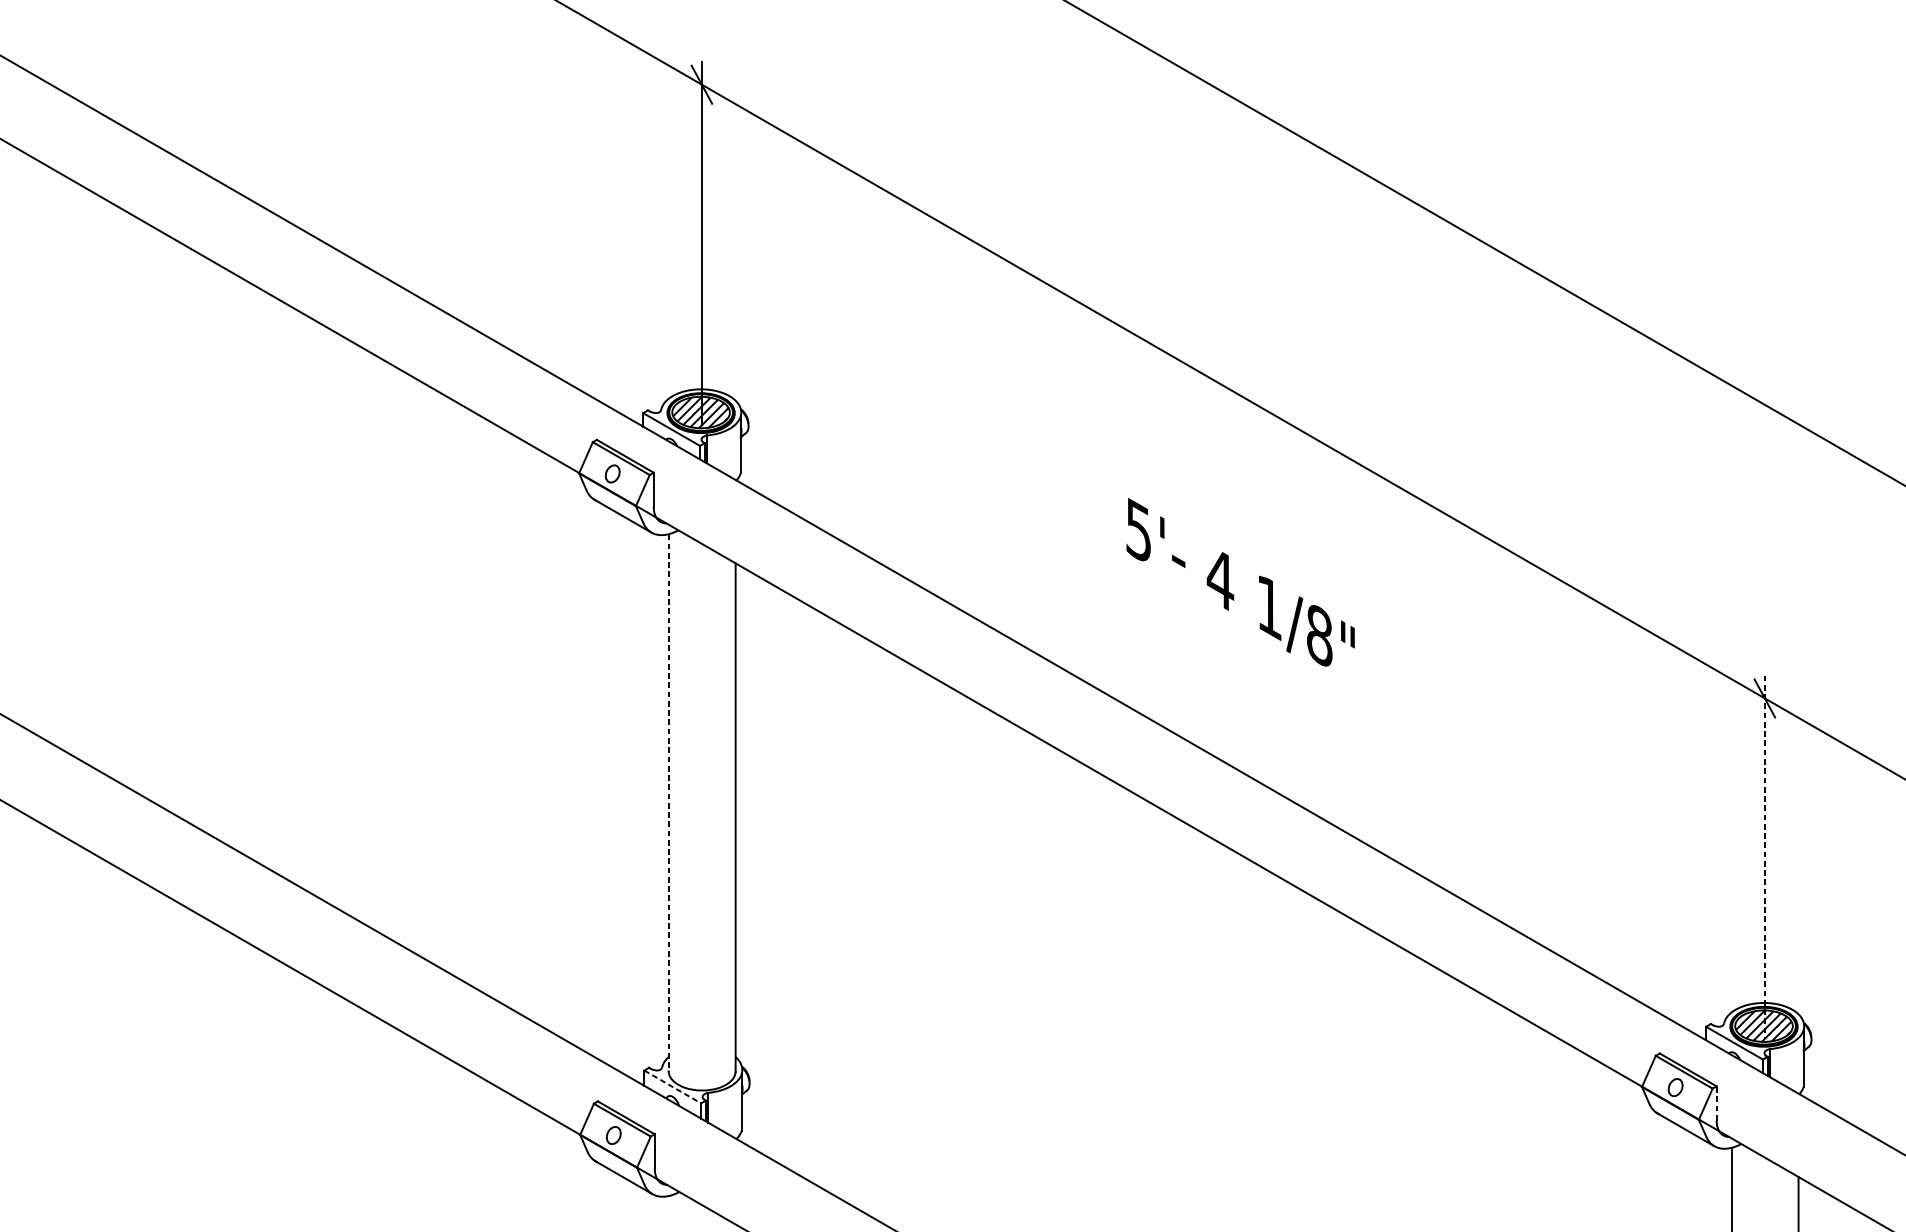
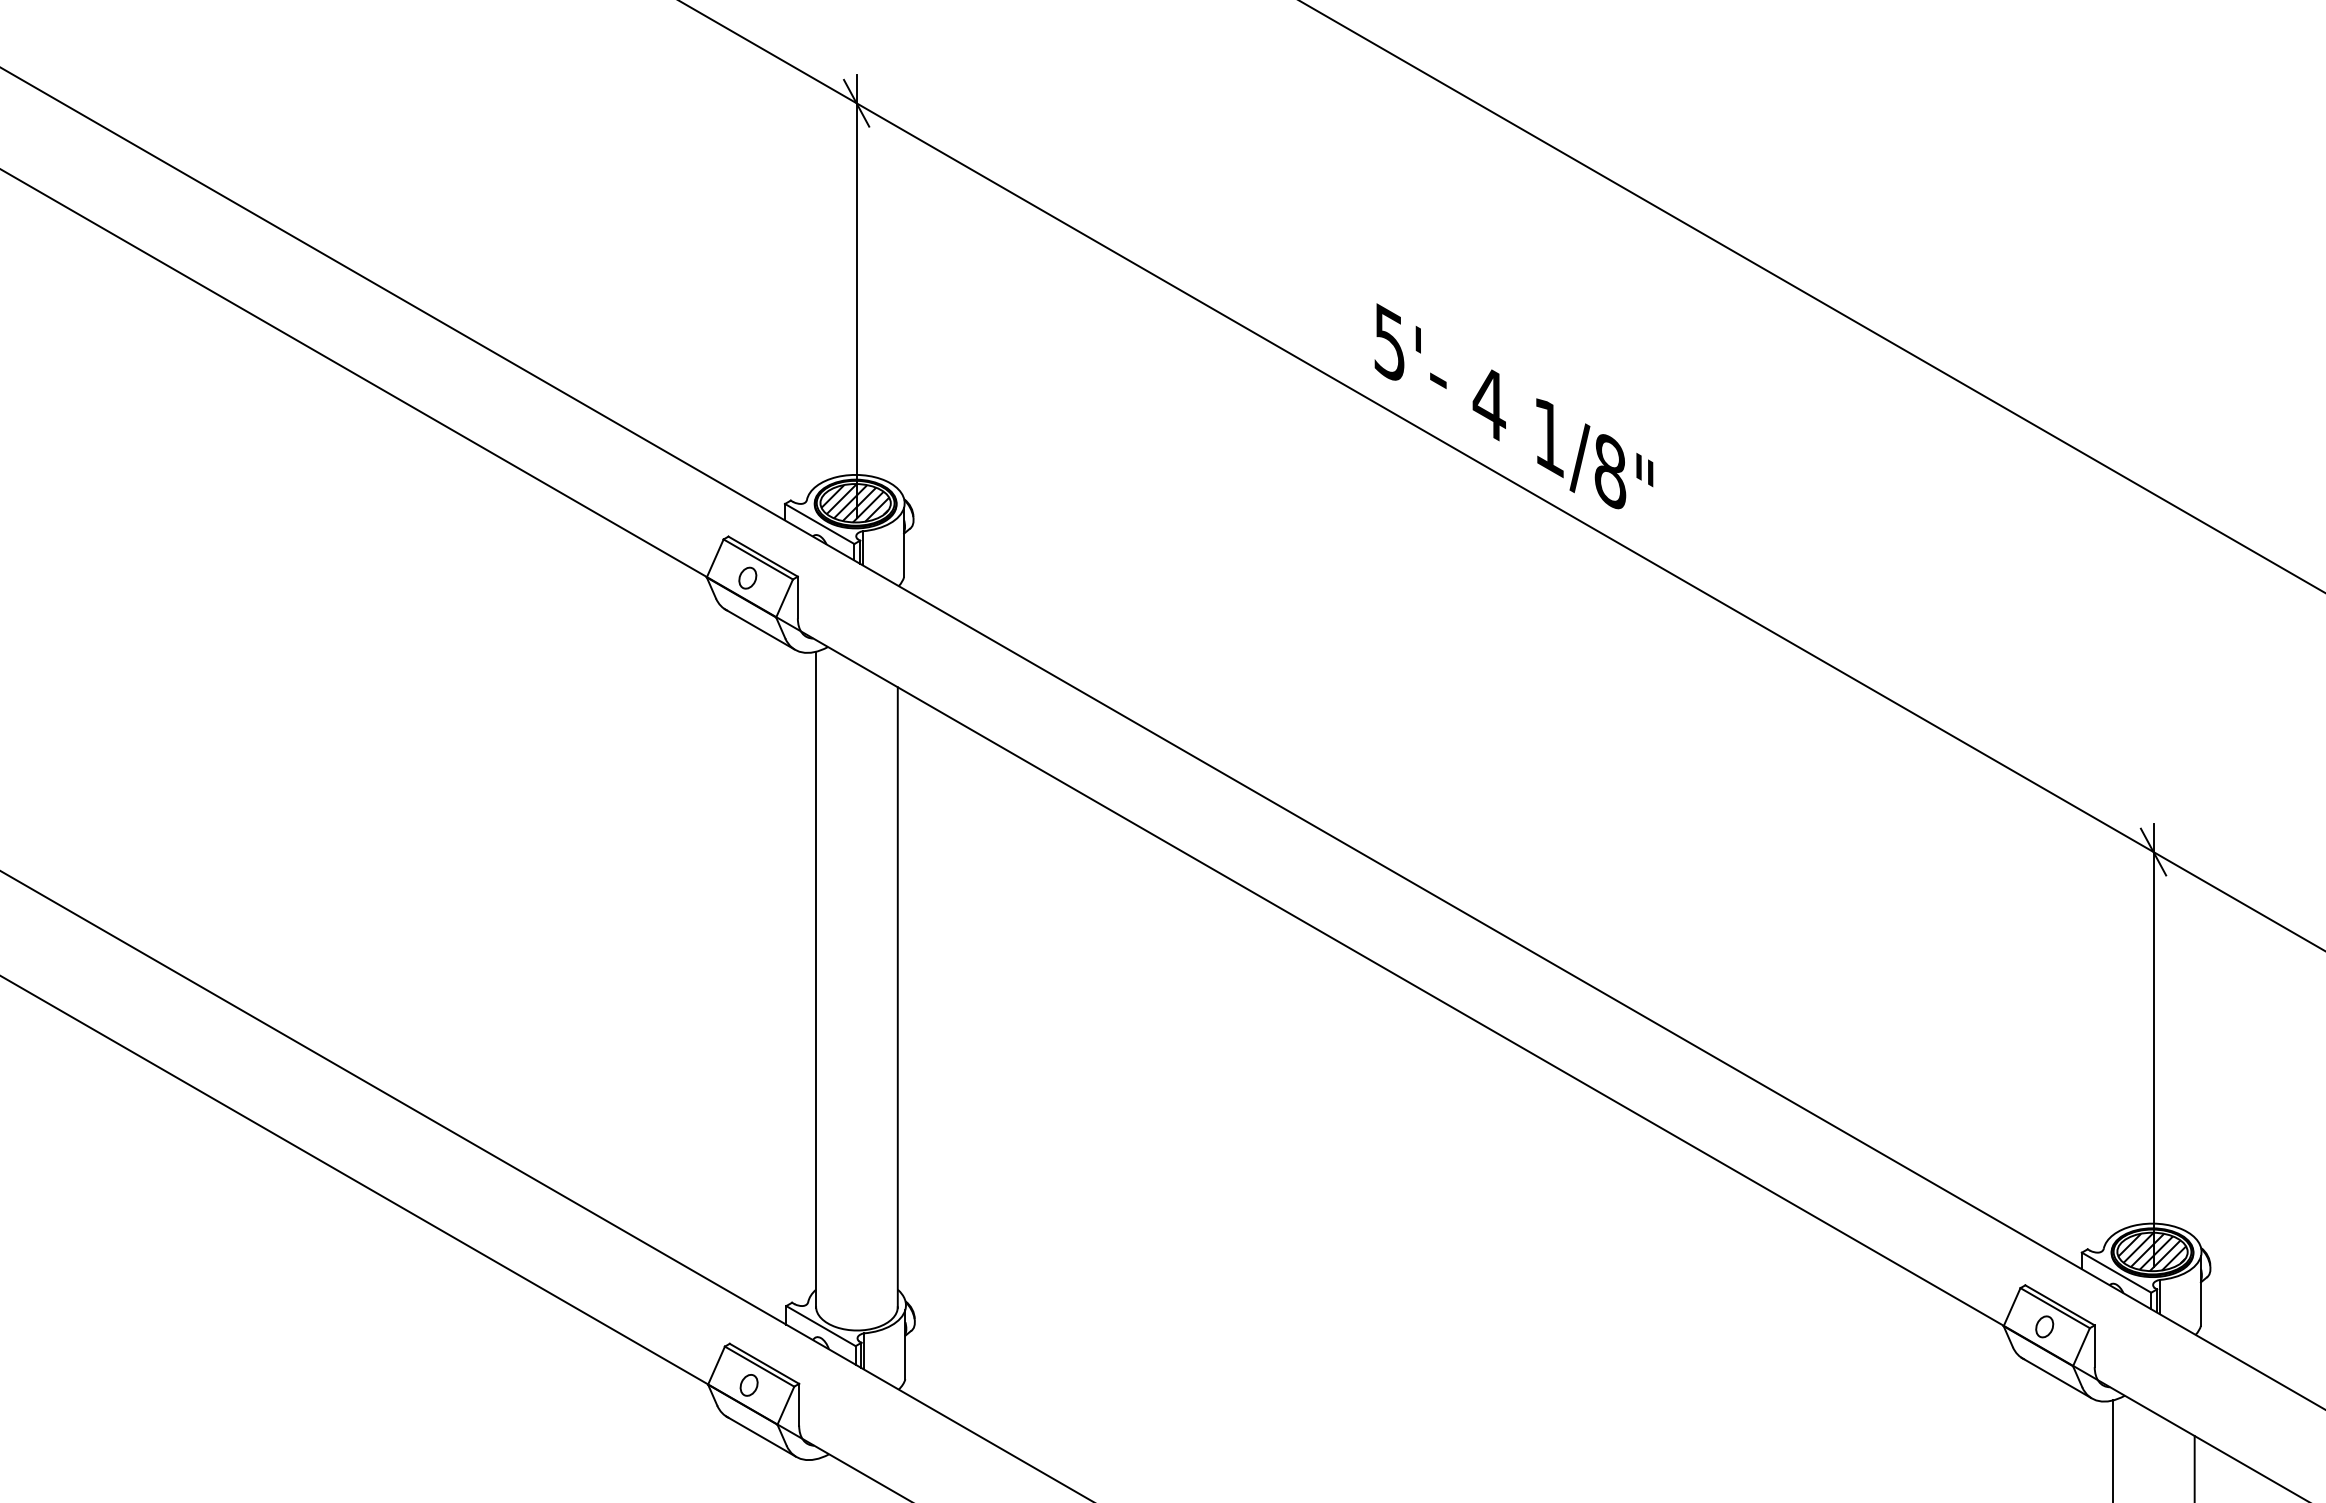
text: (1240, 582) -> (1513, 406), moved
line: (669, 802) -> (816, 979), dashed -> solid
line: (1764, 856) -> (2153, 1045), dashed -> solid
line: (673, 1087) -> (821, 1326), dashed -> solid
line: (1716, 1103) -> (2094, 1346), dashed -> solid

